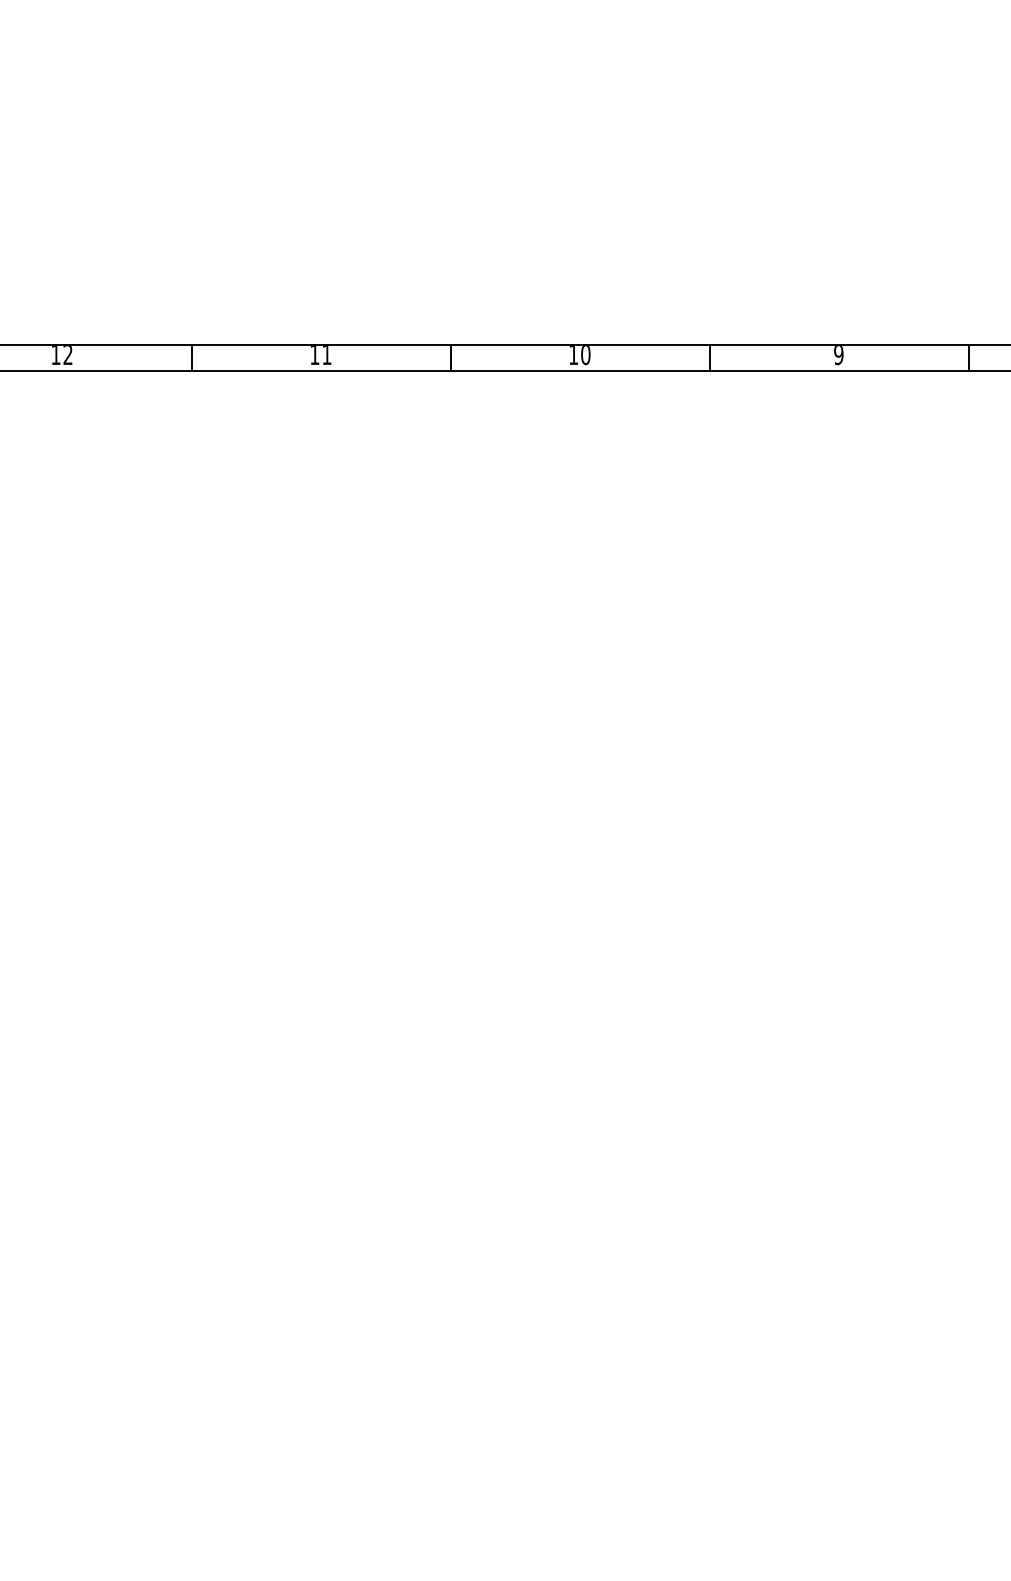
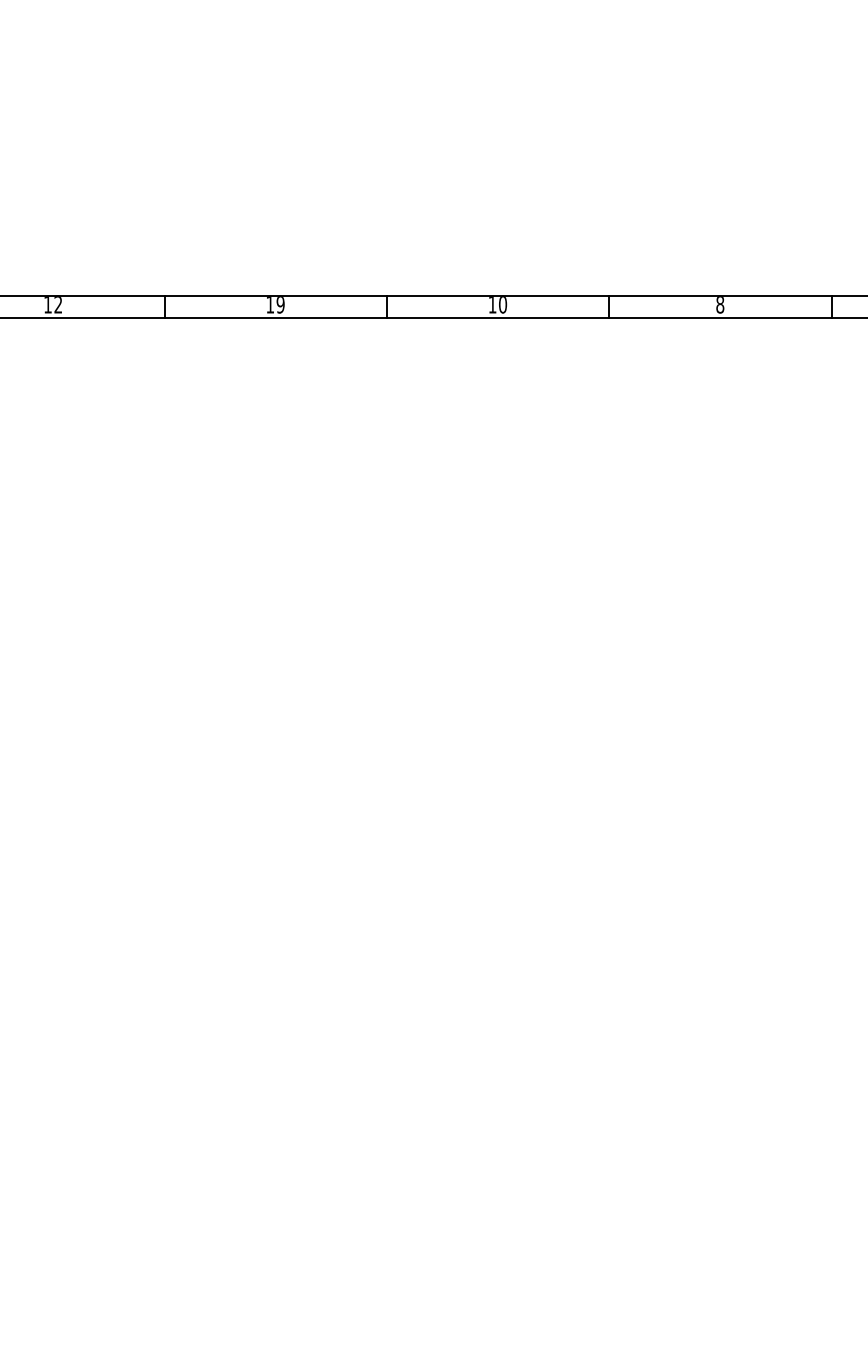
text: (326, 355) -> (280, 305), 11 -> 19
text: (839, 355) -> (720, 305), 9 -> 8

